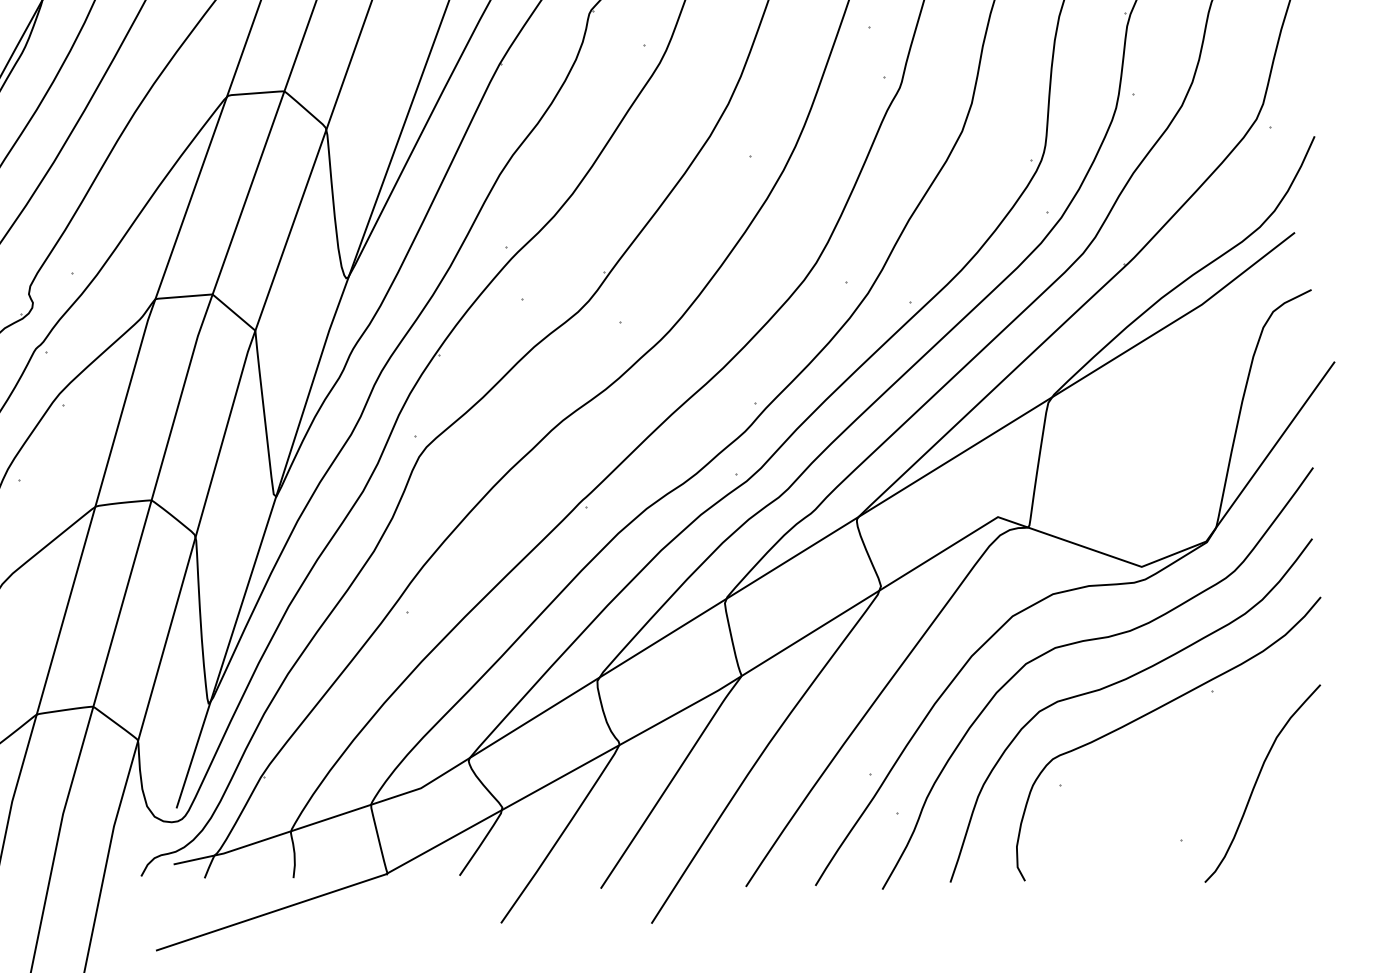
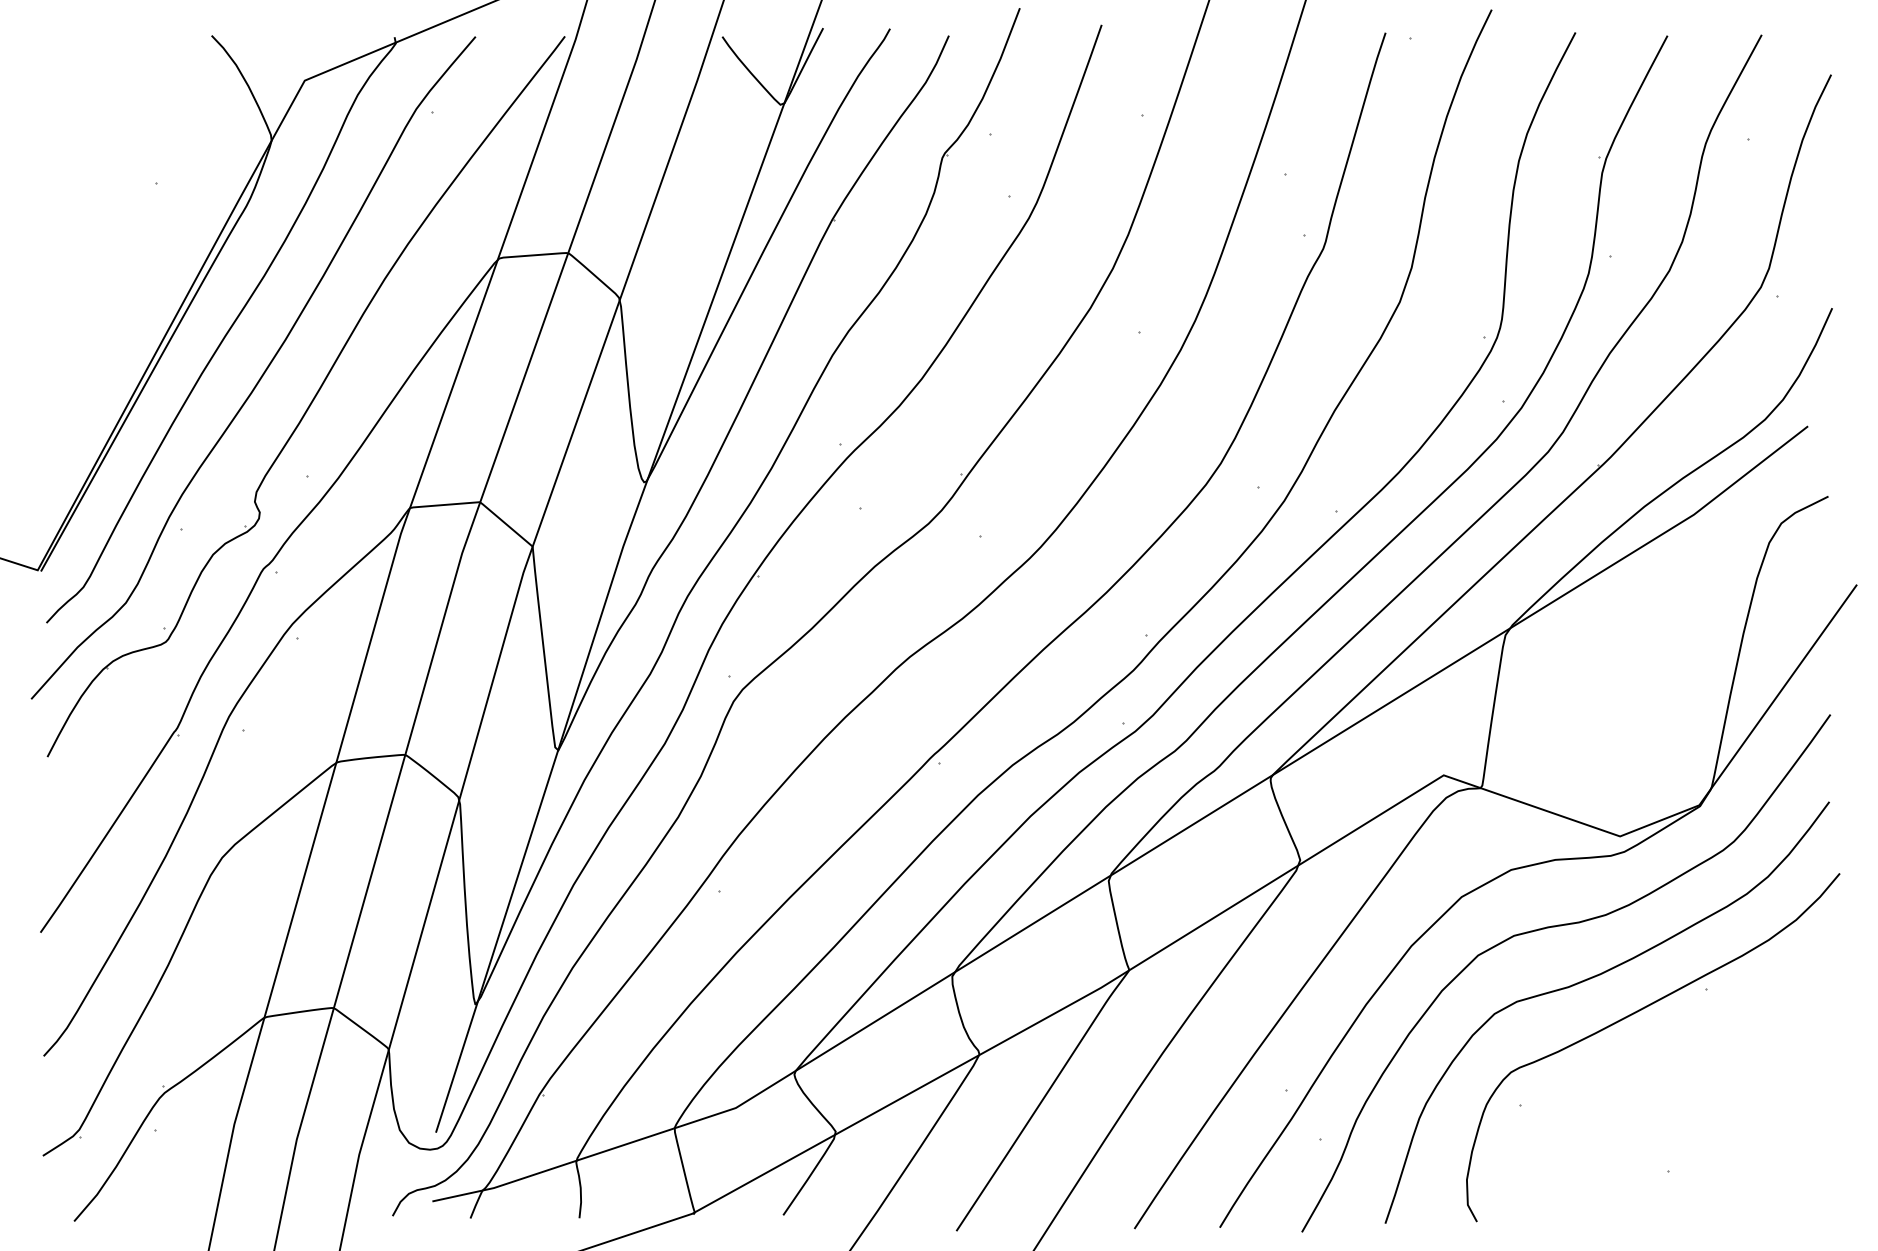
curve: (1257, 780) -> (1762, 1098), removed

